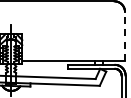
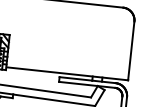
line: (124, 36) -> (130, 50), dashed -> solid

